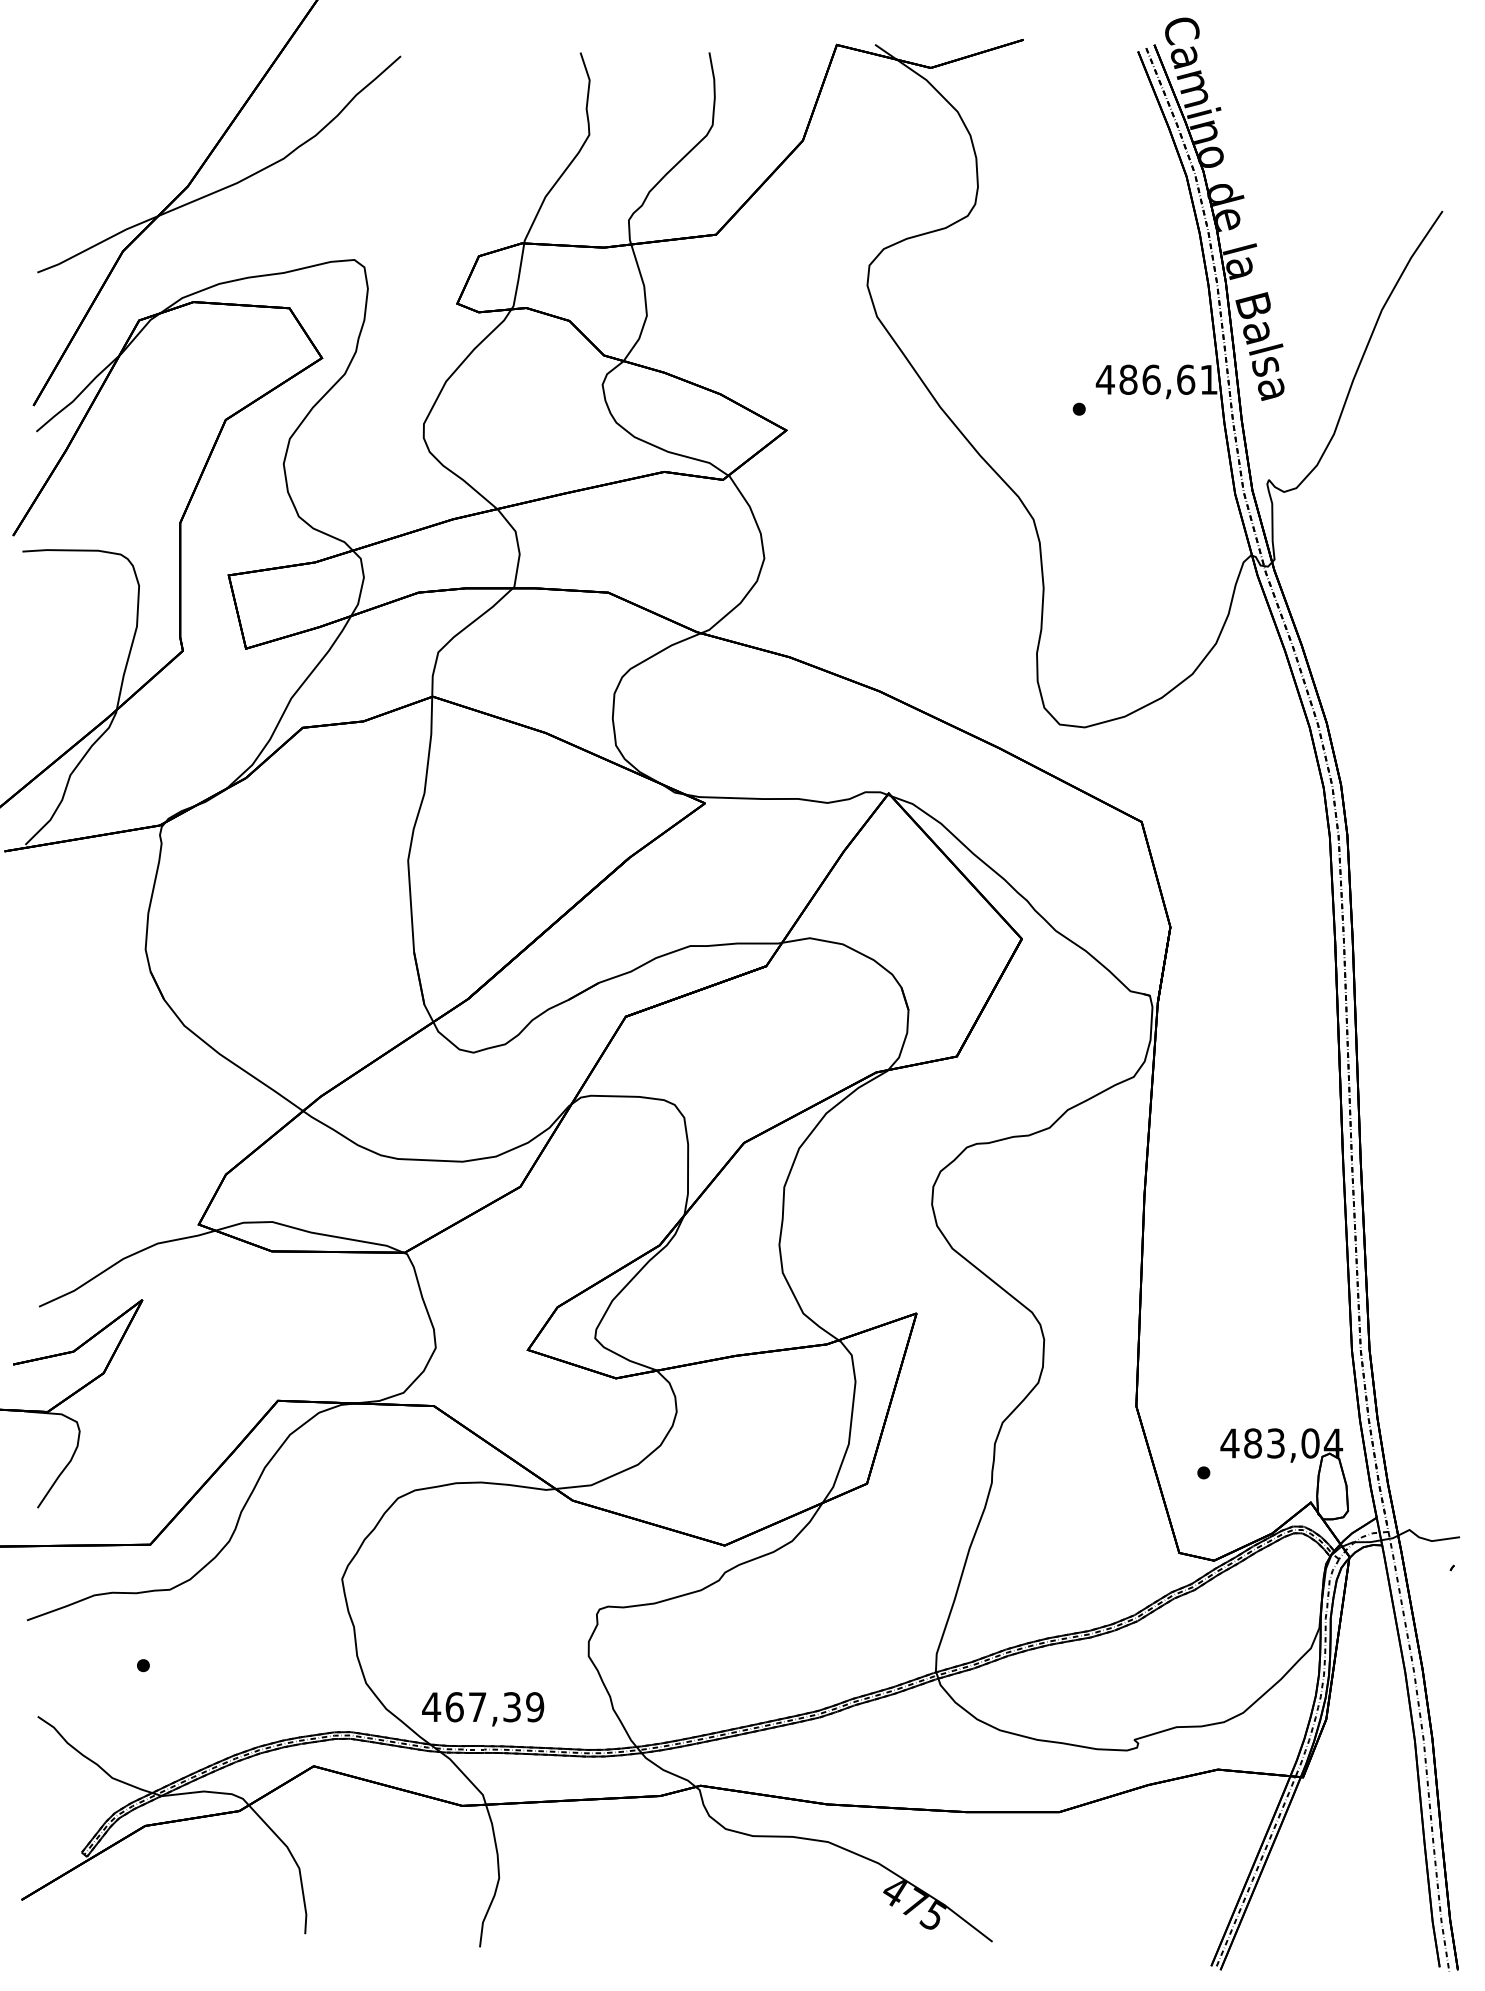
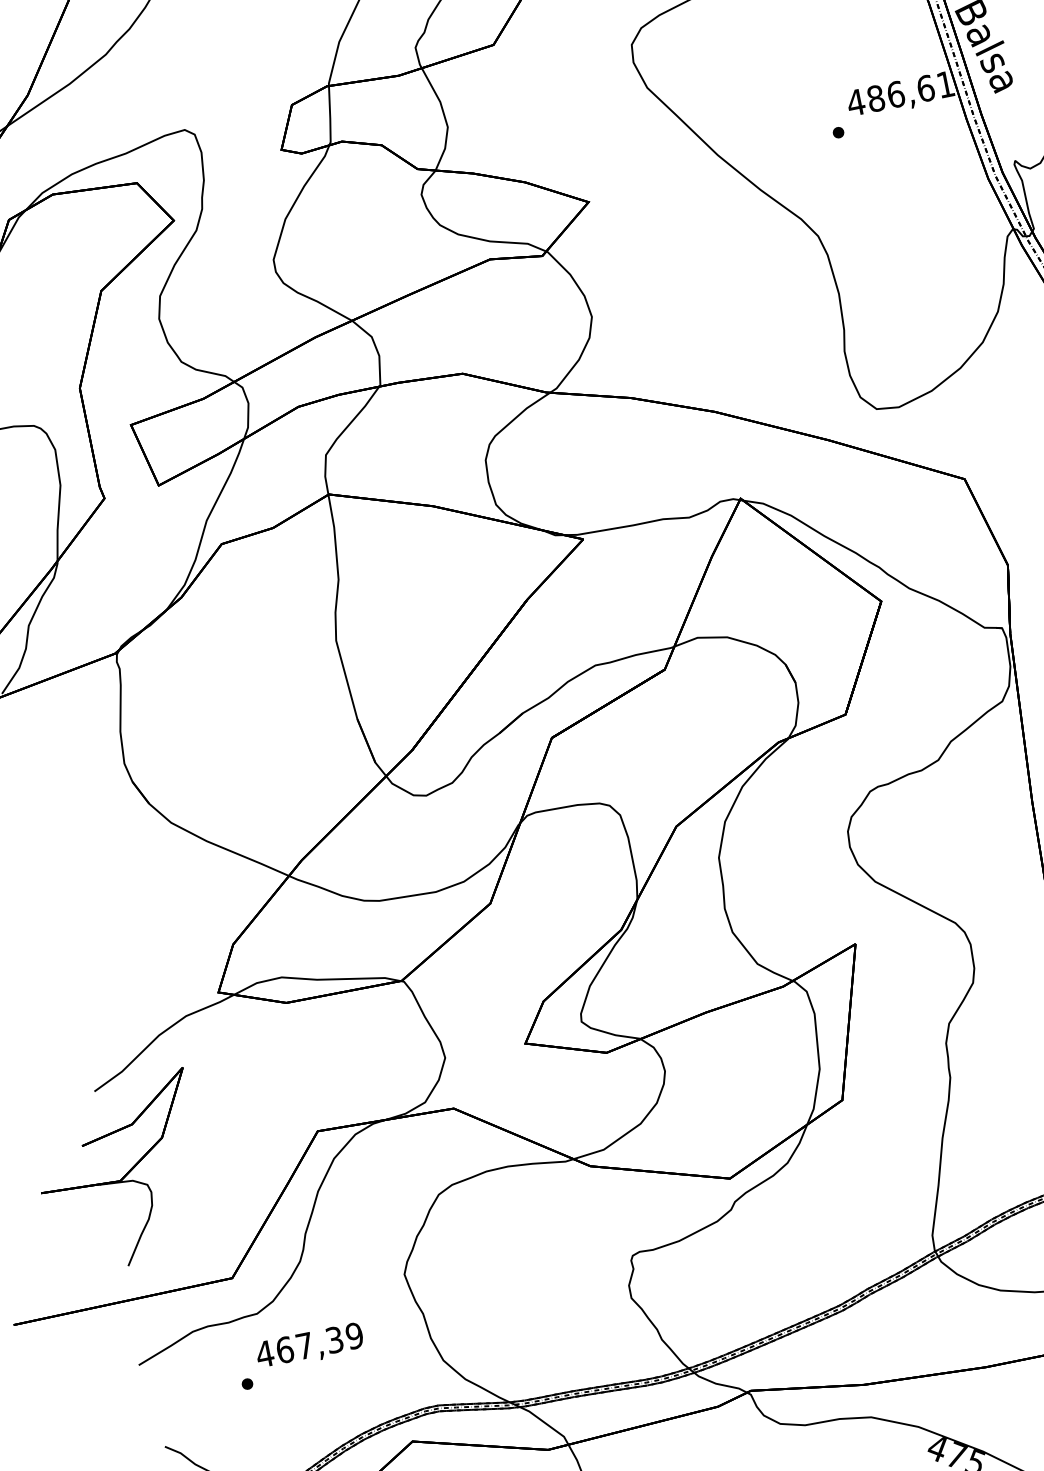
text: (483, 1709) -> (310, 1346), moved

